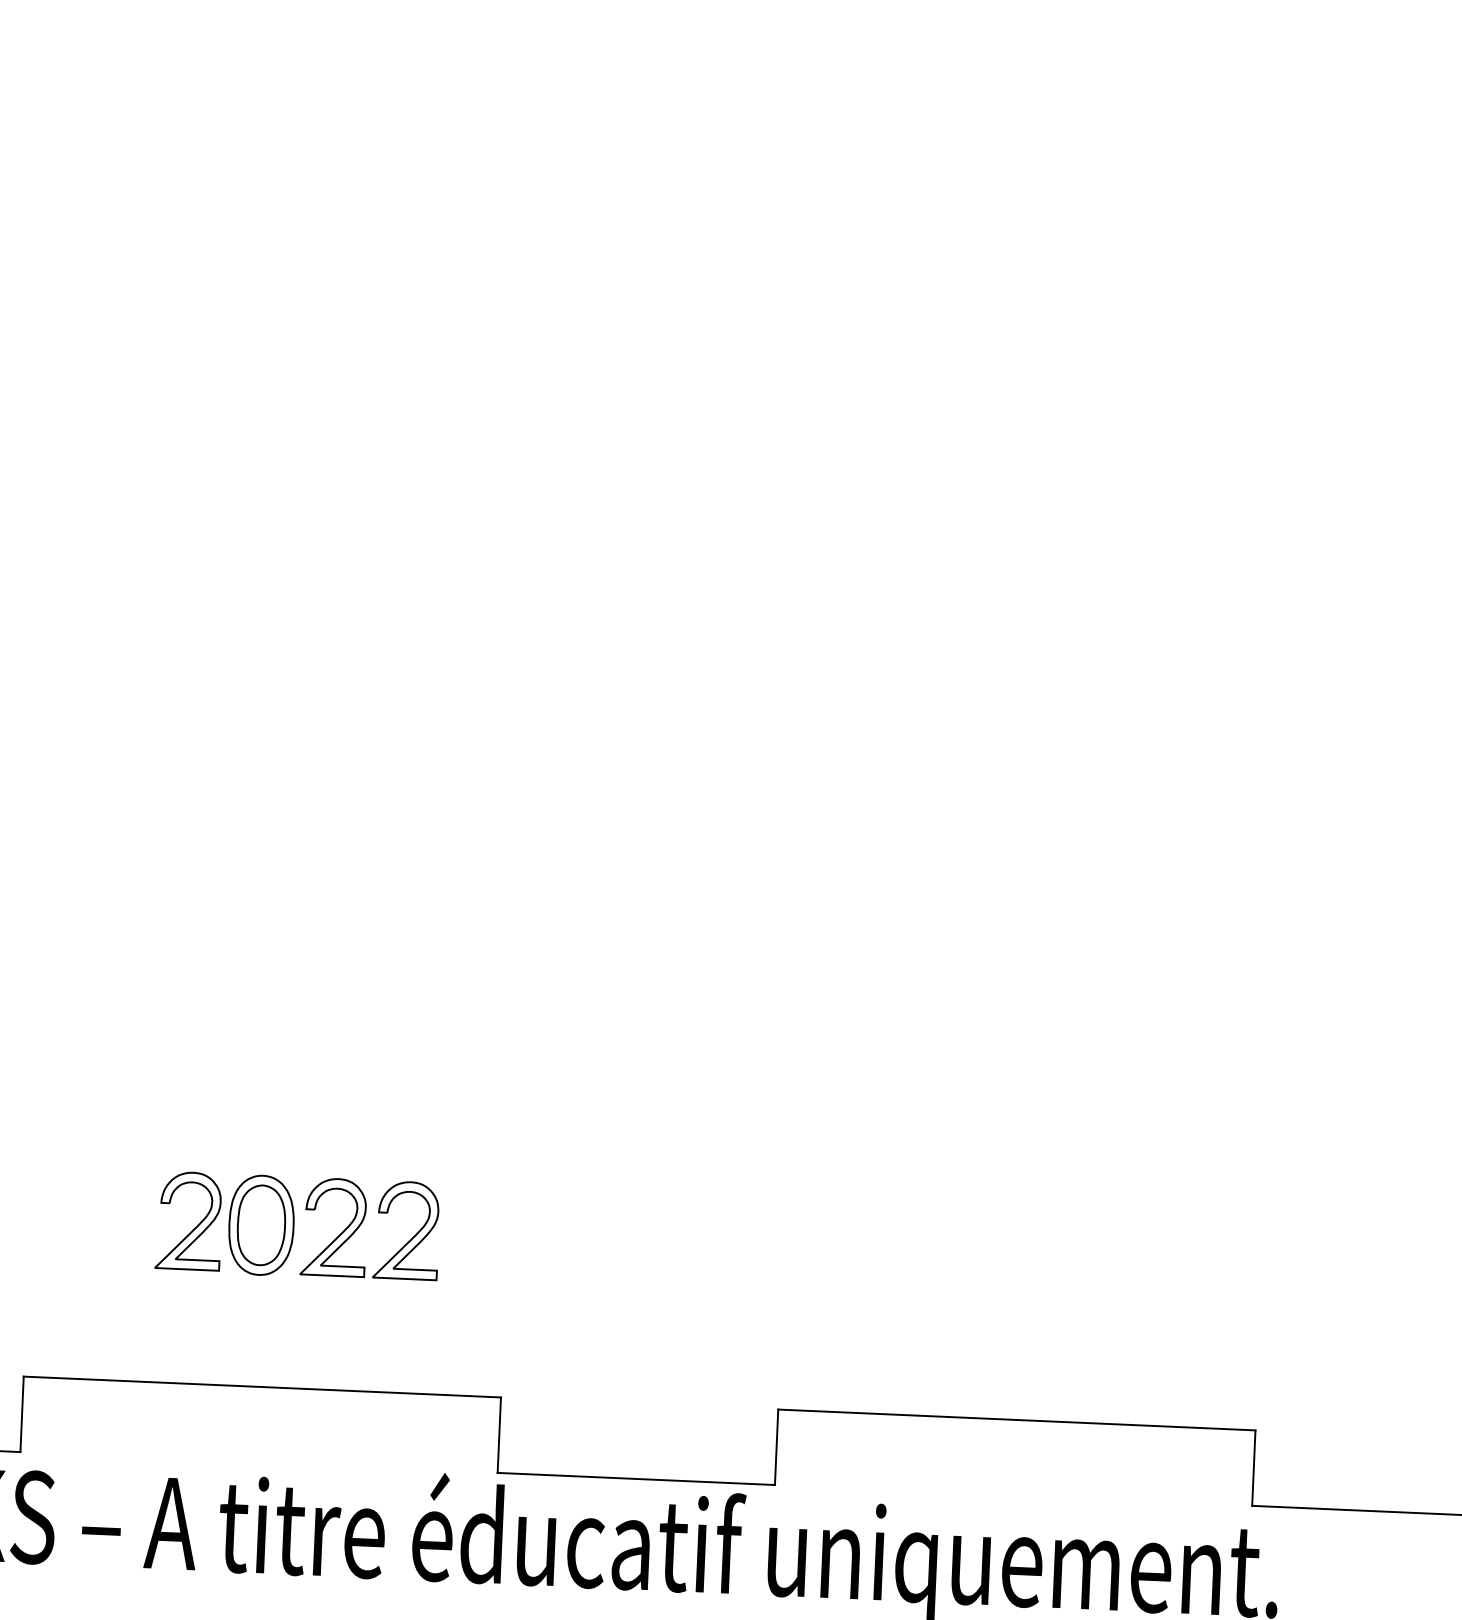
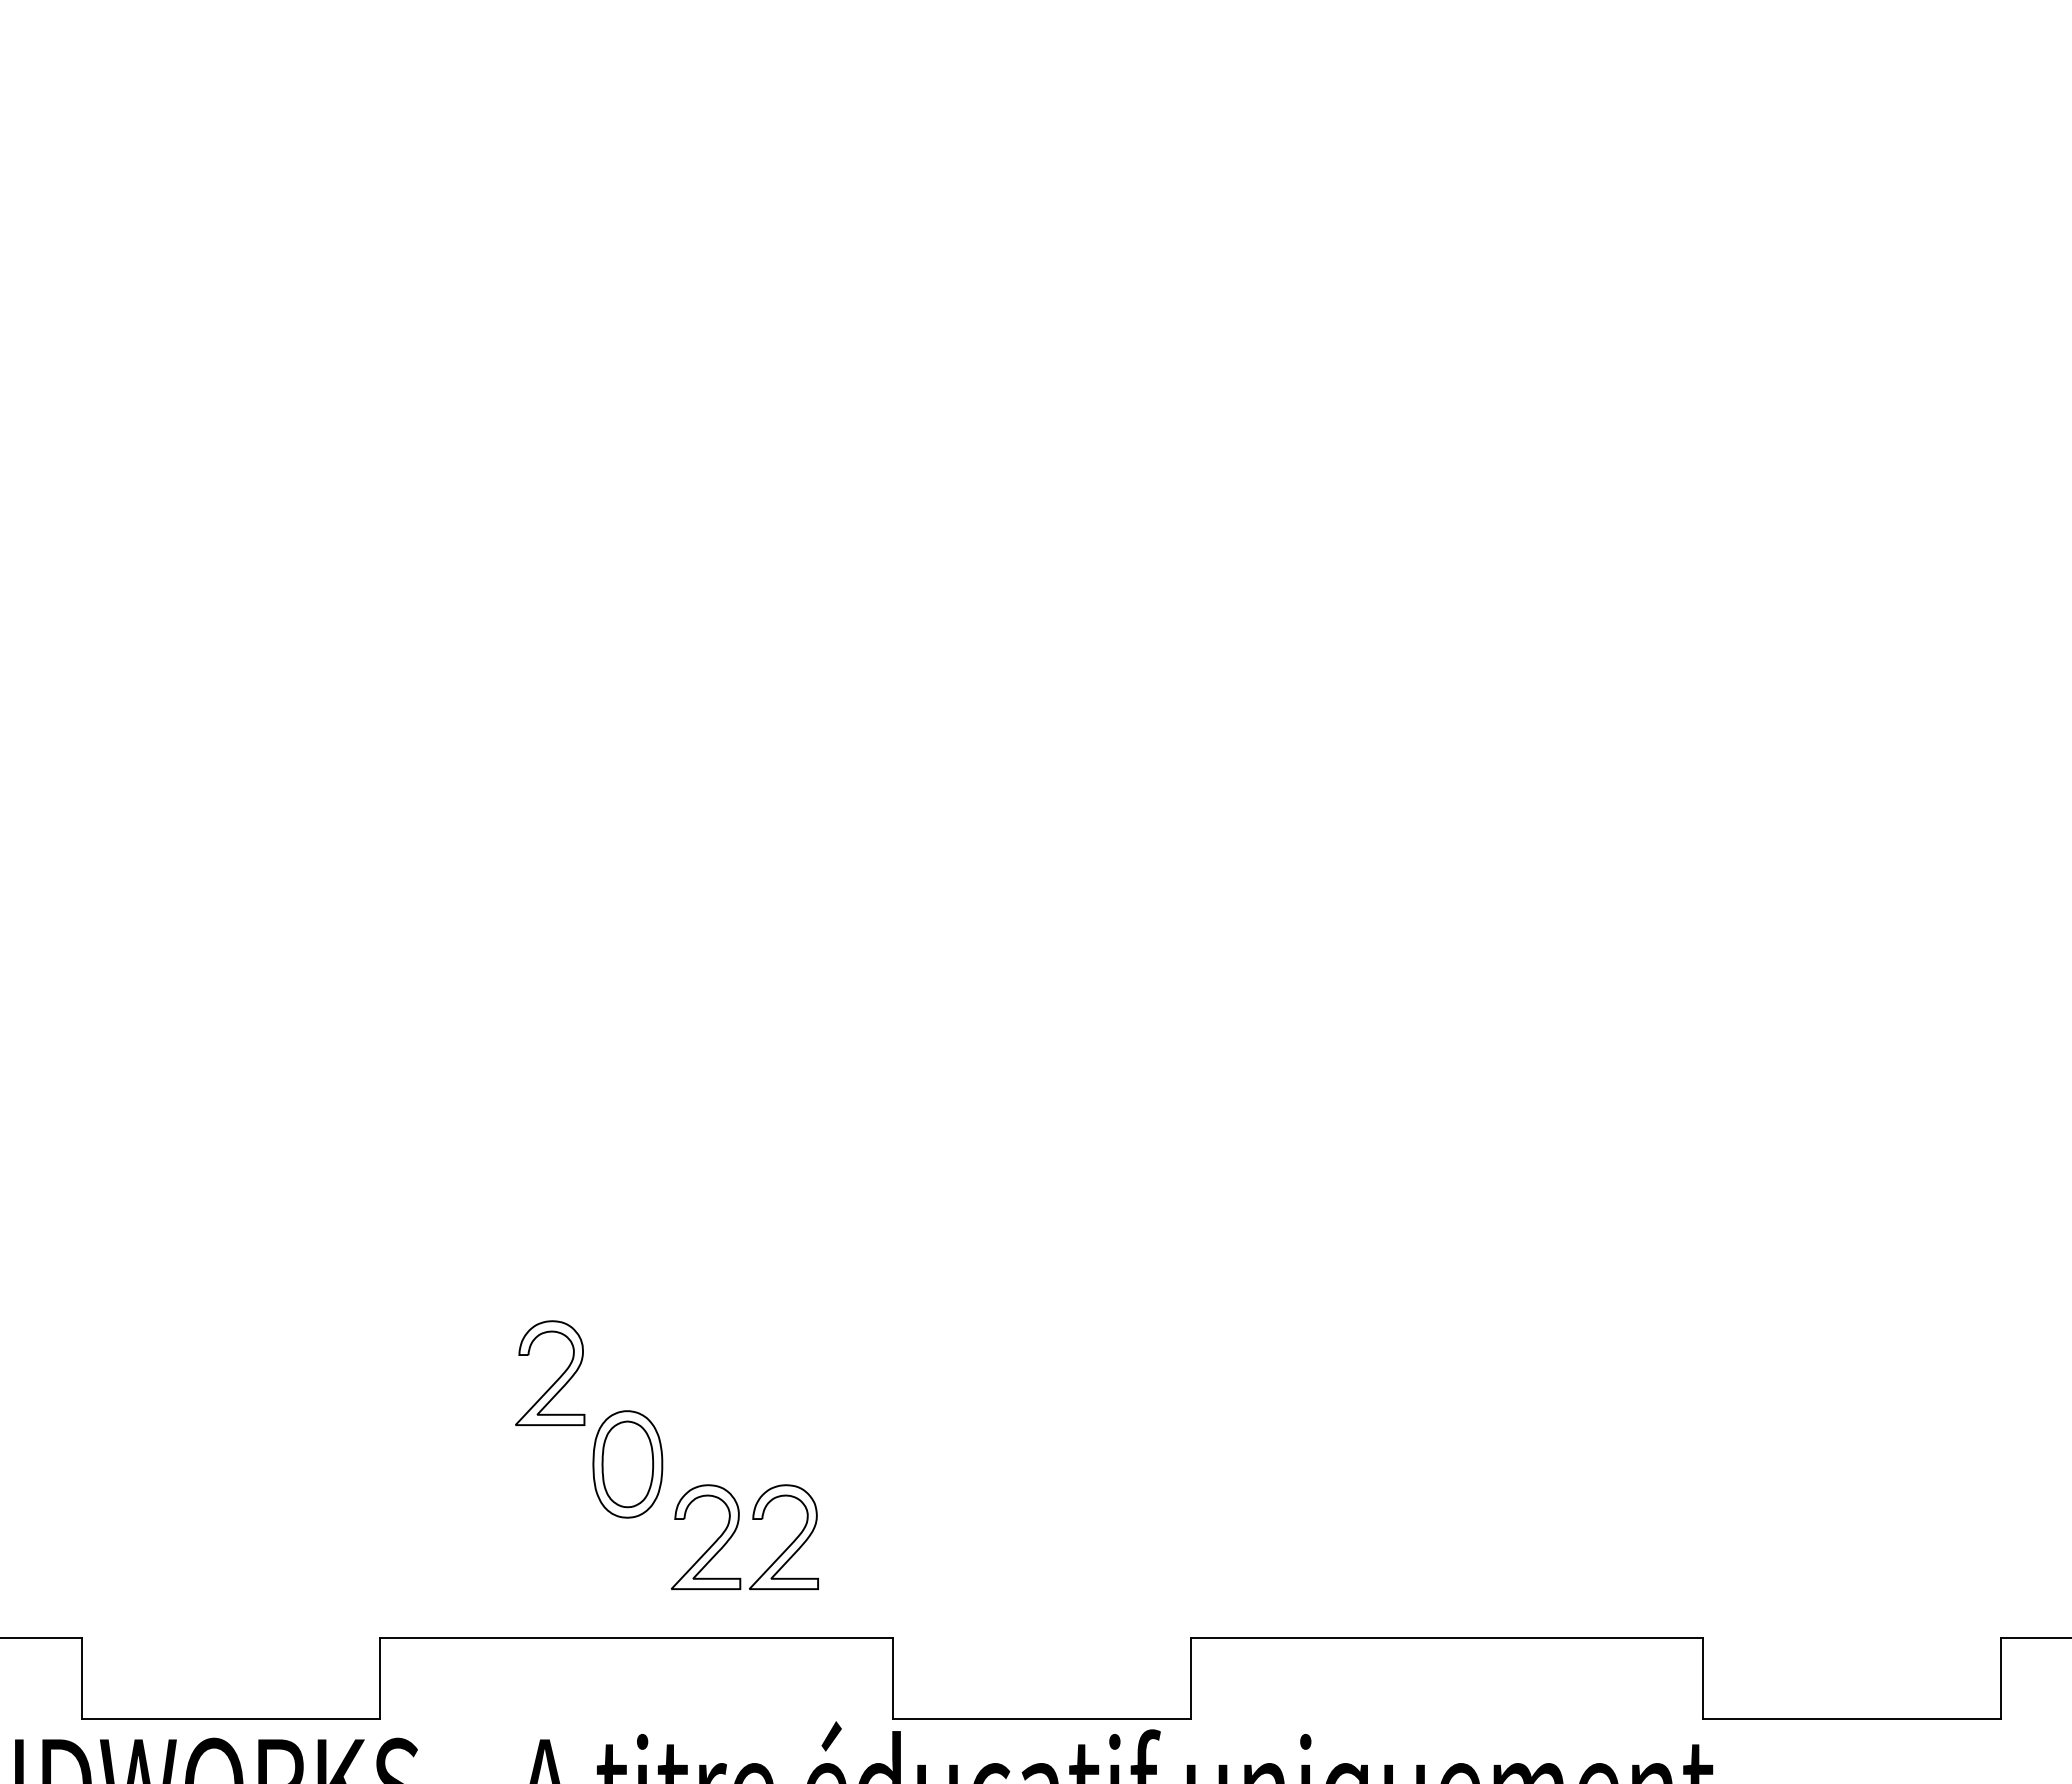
part: (361, 1224) -> (735, 1532), moved
part: (195, 1226) -> (557, 1378), moved

